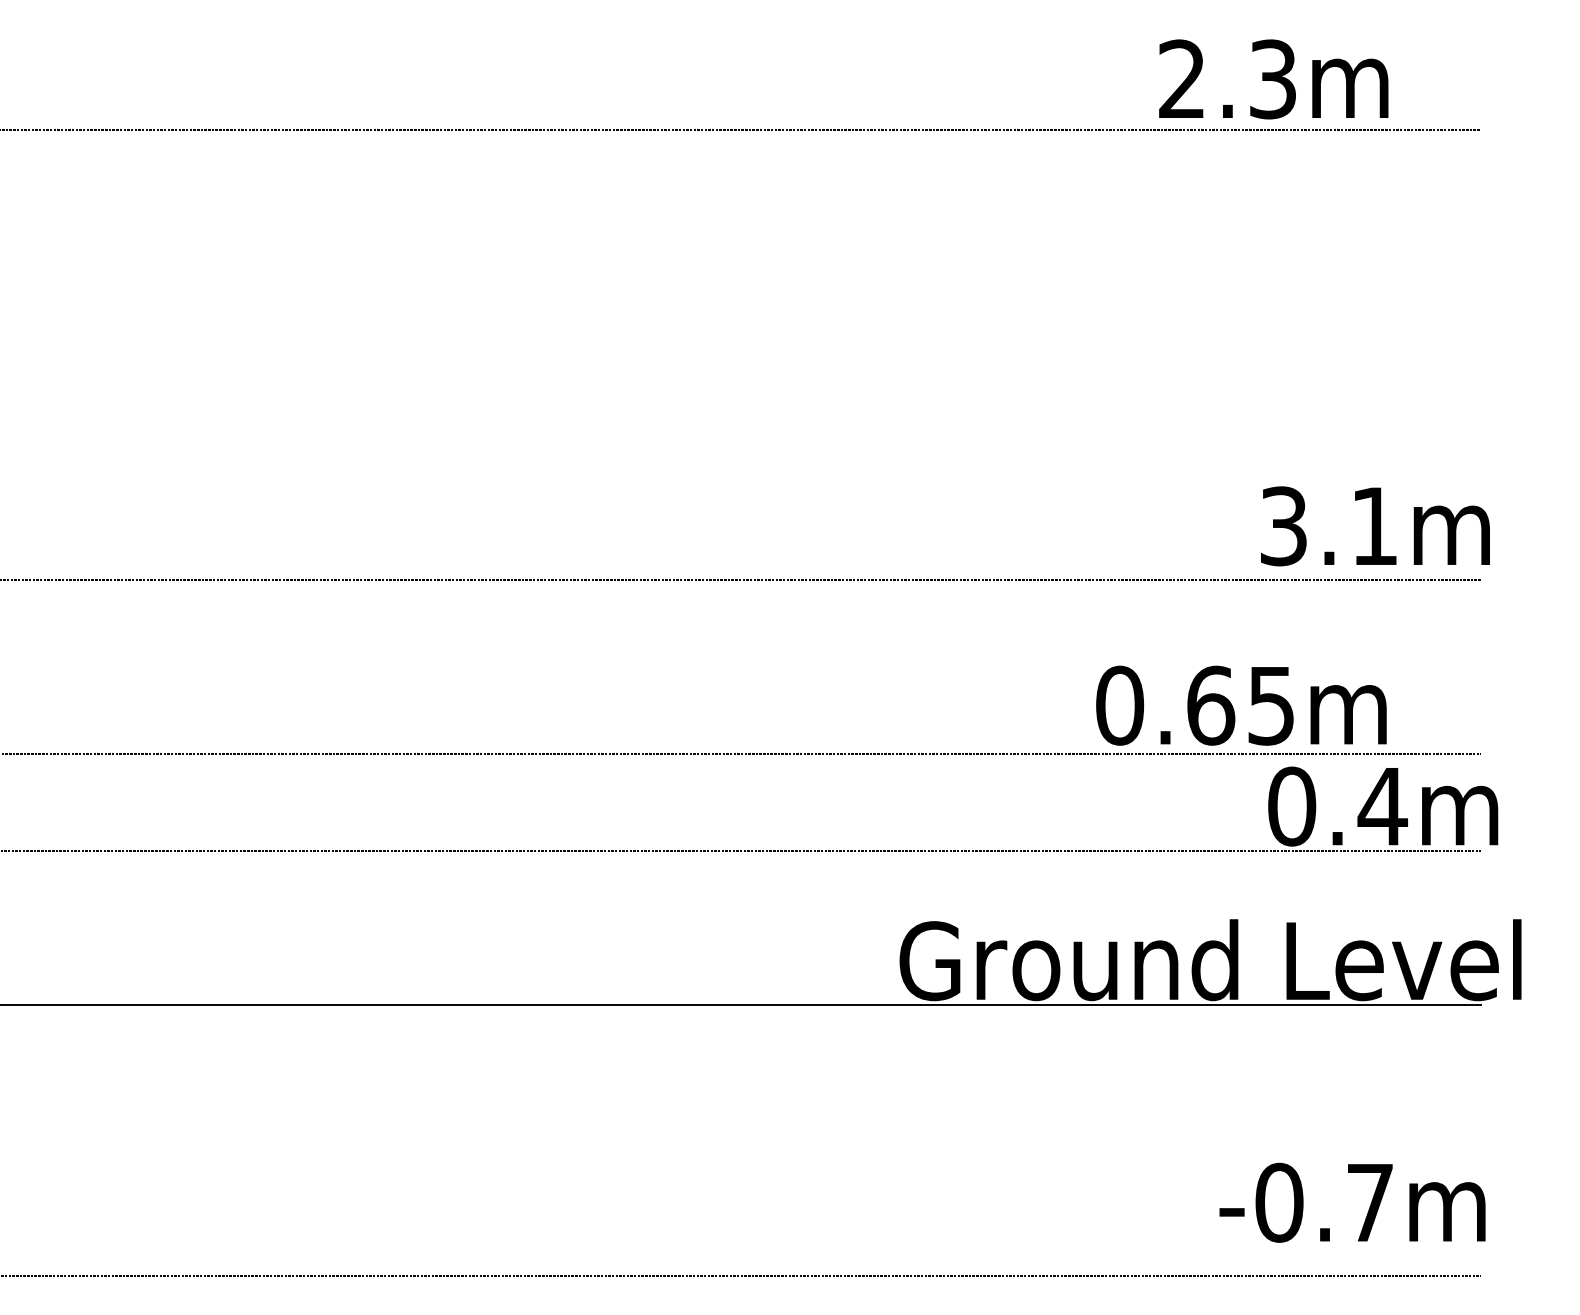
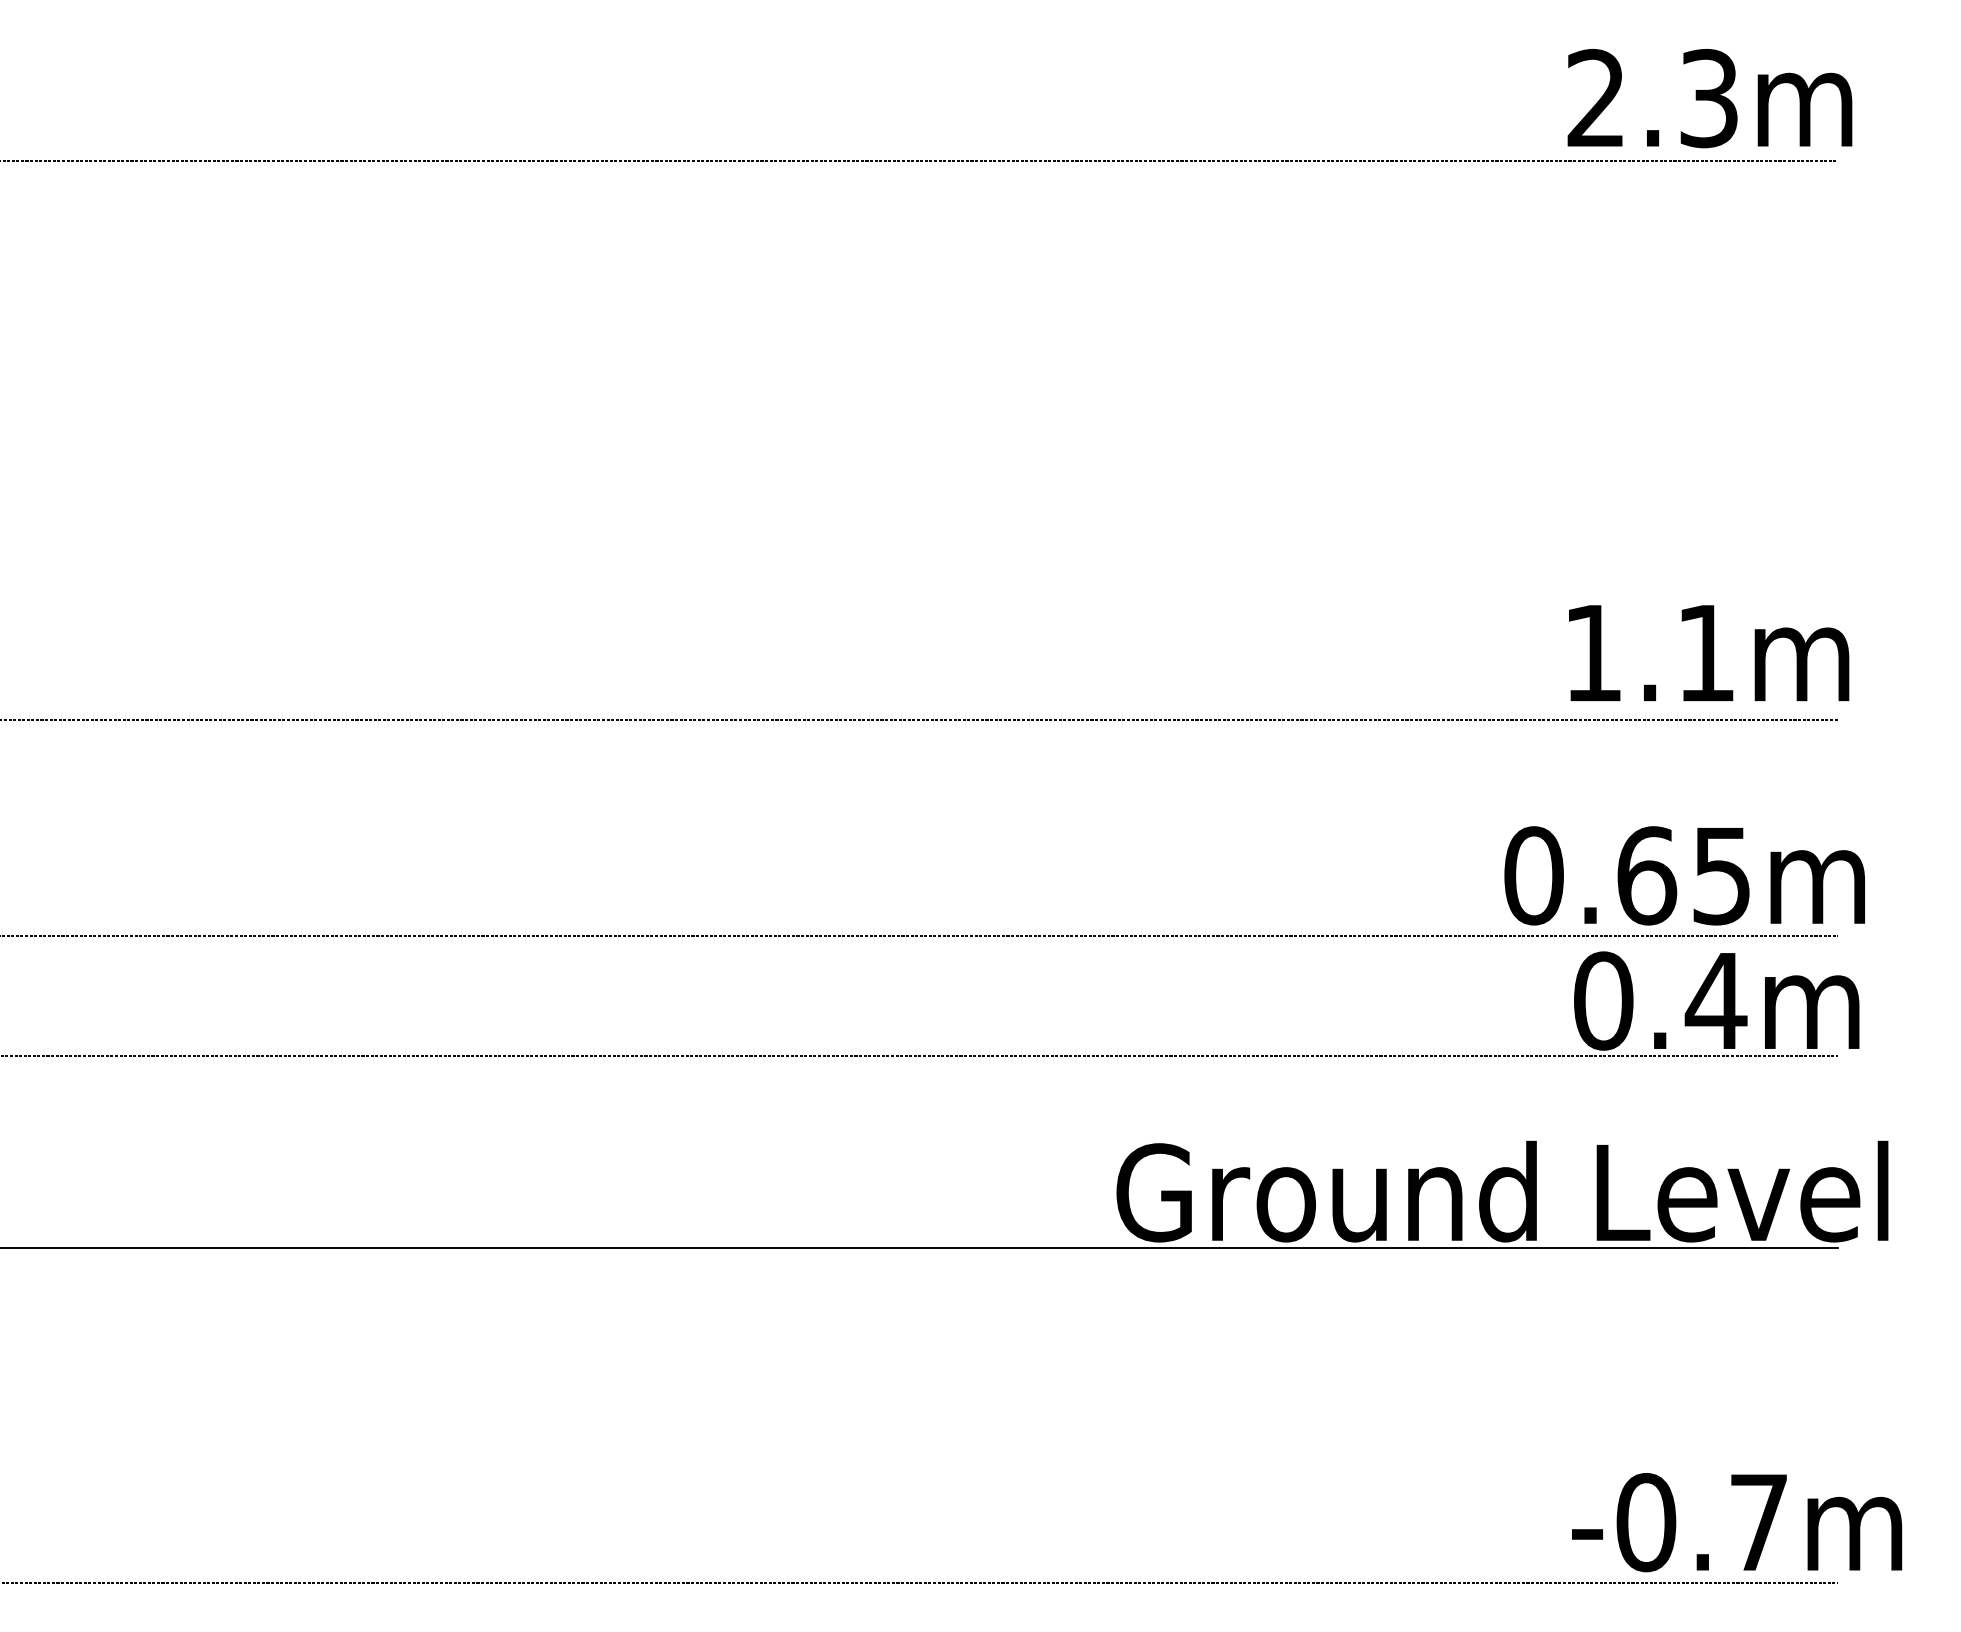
text: (1273, 79) -> (1709, 98), moved
text: (1283, 526) -> (1592, 653), 3.1m -> 1.1m
text: (1241, 705) -> (1684, 875), moved
text: (1352, 1202) -> (1736, 1522), moved

